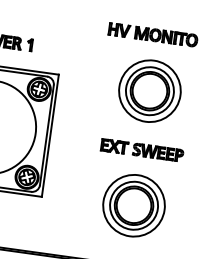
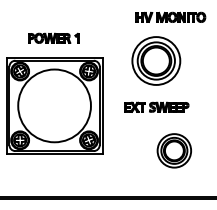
part: (150, 90) -> (156, 60), moved
part: (142, 149) -> (156, 106), moved
part: (134, 205) -> (174, 150), size x0.7

